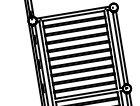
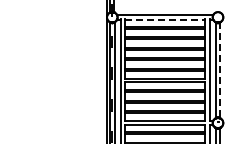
line: (73, 15) -> (165, 19), solid -> dashed
line: (122, 48) -> (220, 70), solid -> dashed

